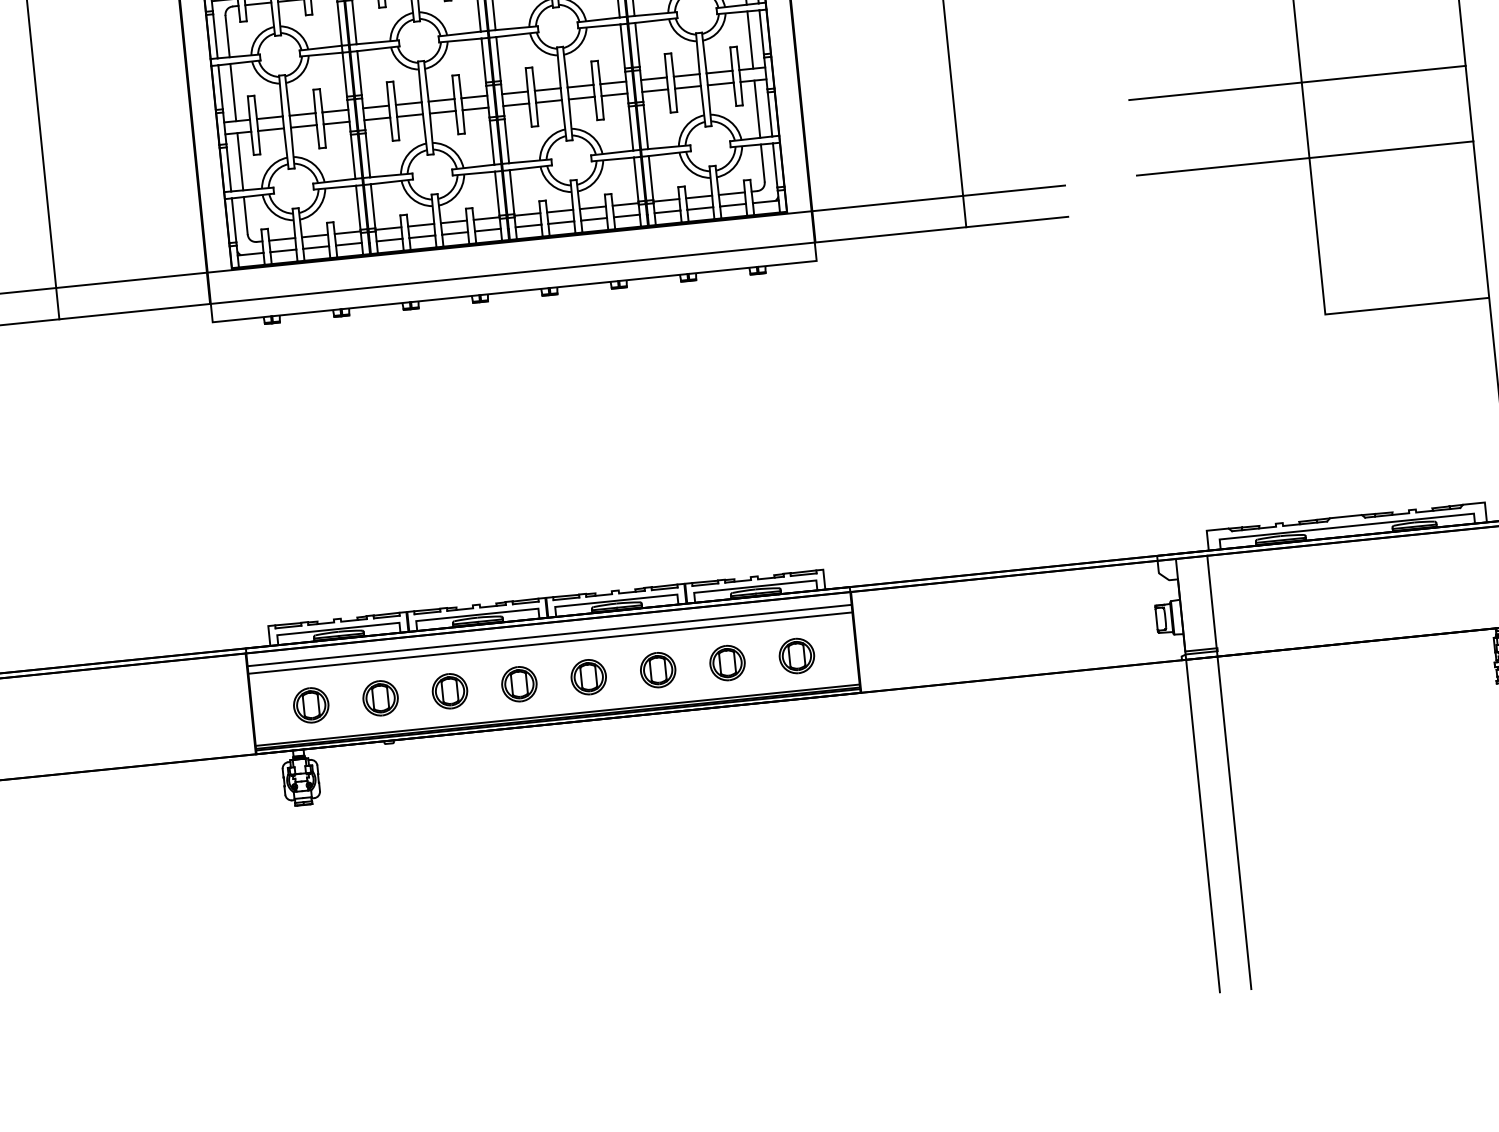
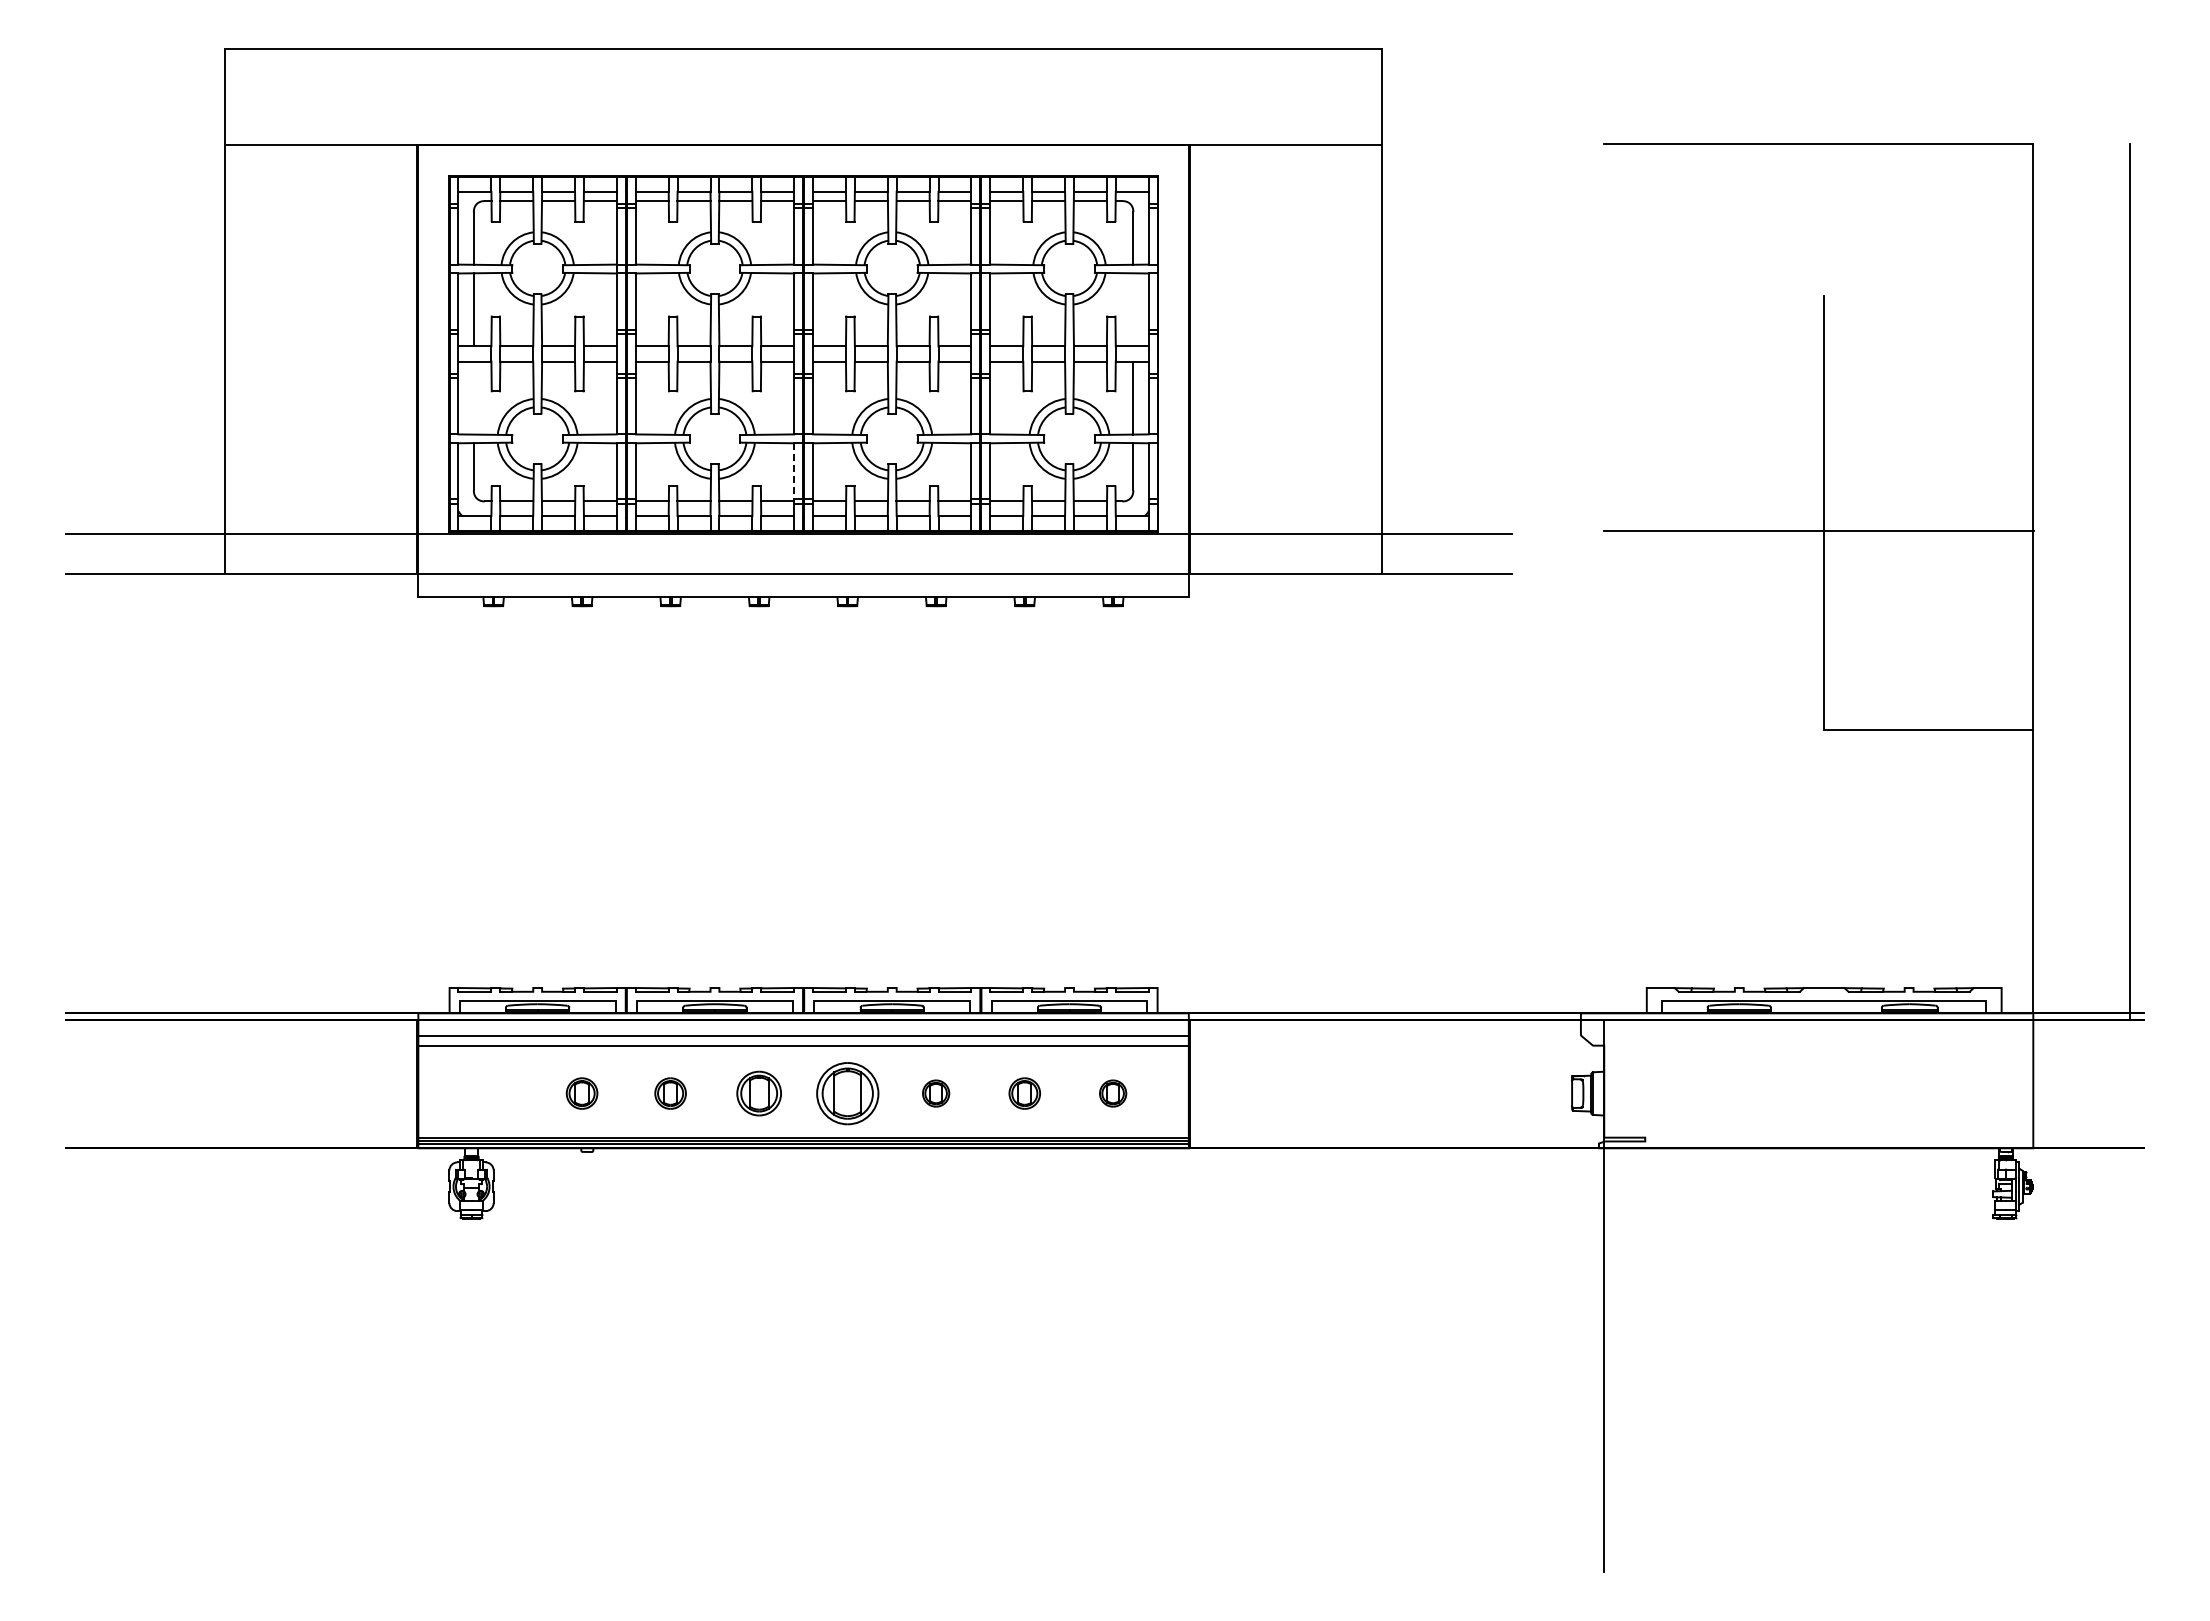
line: (750, 39) -> (1133, 309), removed
line: (1297, 83) -> (1818, 434), removed
line: (240, 161) -> (473, 397), removed
line: (497, 193) -> (794, 471), solid -> dashed
part: (796, 656) -> (1112, 1093), size x0.6
part: (727, 663) -> (1024, 1093), size x0.7
part: (657, 670) -> (935, 1093), size x0.6
part: (588, 677) -> (847, 1093), size x1.4
part: (449, 691) -> (670, 1093), size x0.7
part: (380, 698) -> (581, 1093), size x0.7
part: (311, 705) -> (493, 1093), removed
line: (1229, 771) -> (1644, 1295), removed

